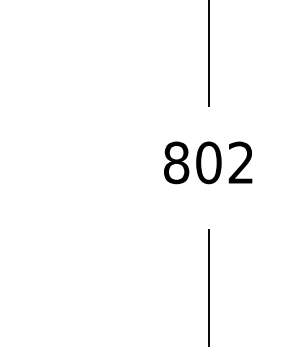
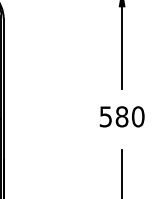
text: (207, 162) -> (121, 116), 802 -> 580

